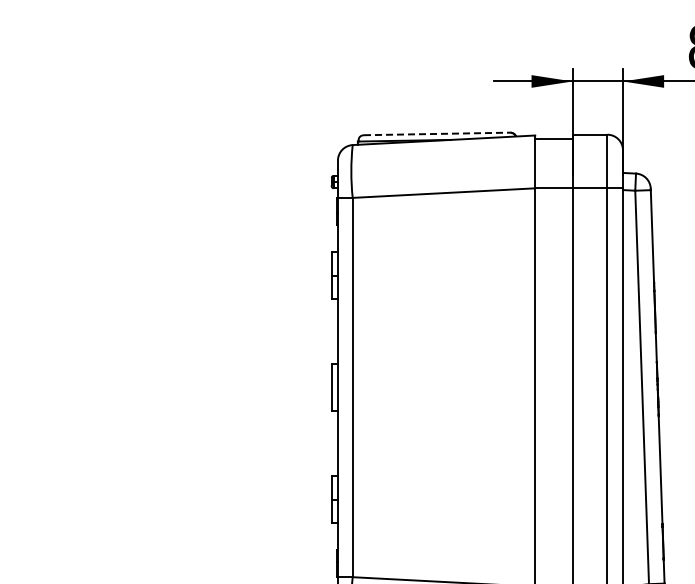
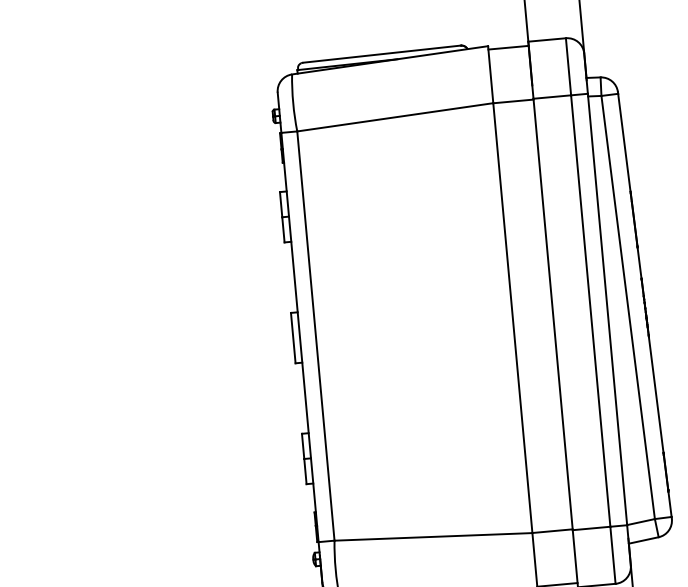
line: (437, 133) -> (382, 53), dashed -> solid

